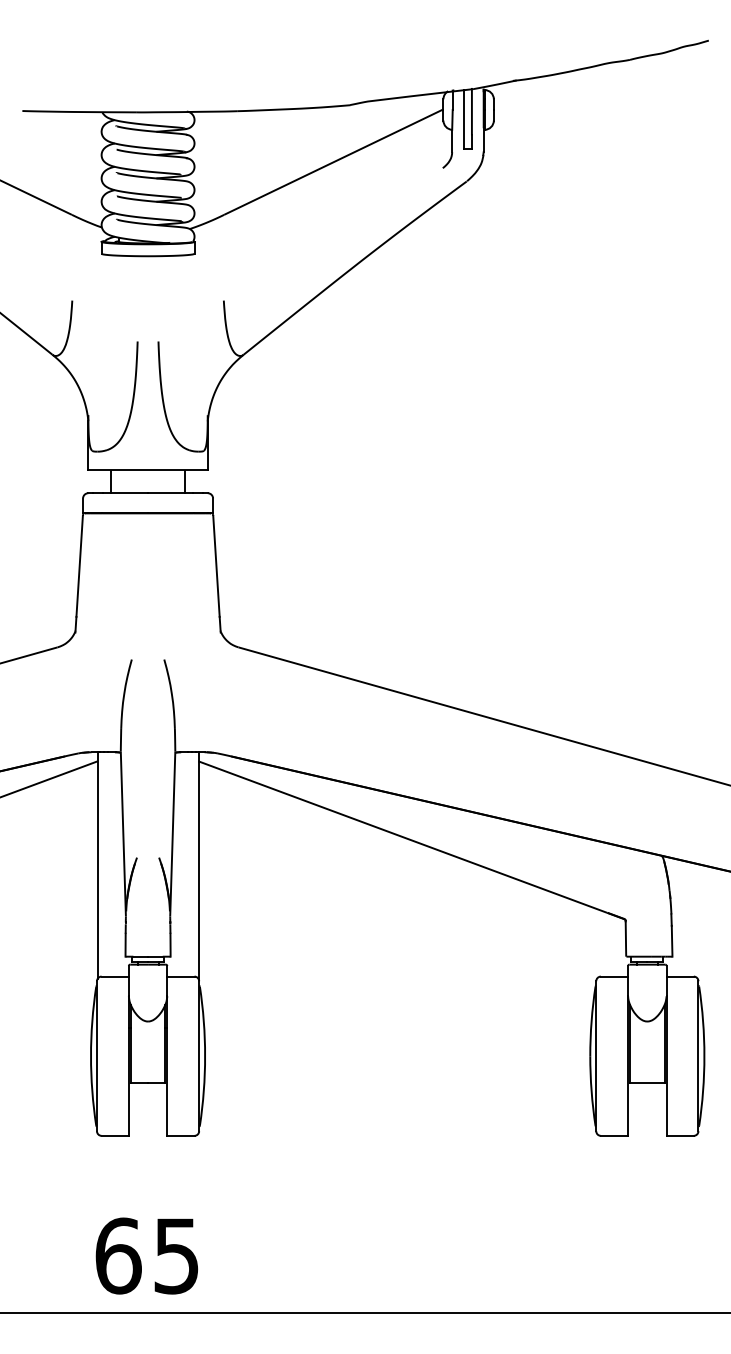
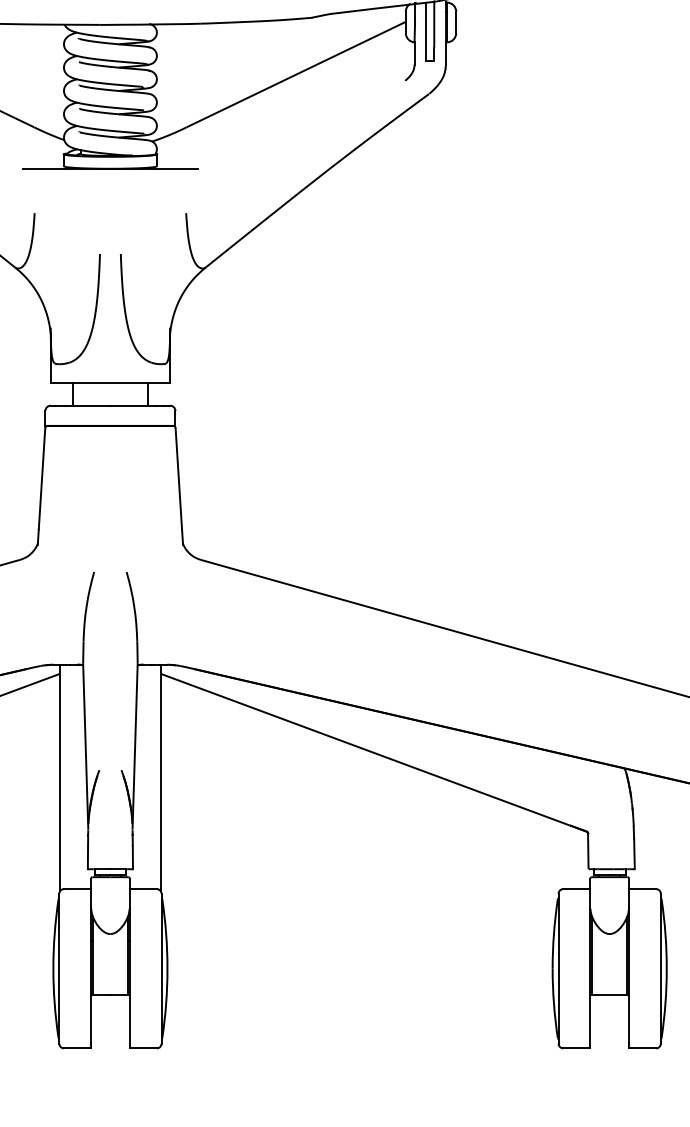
line: (147, 256) -> (109, 169), added

